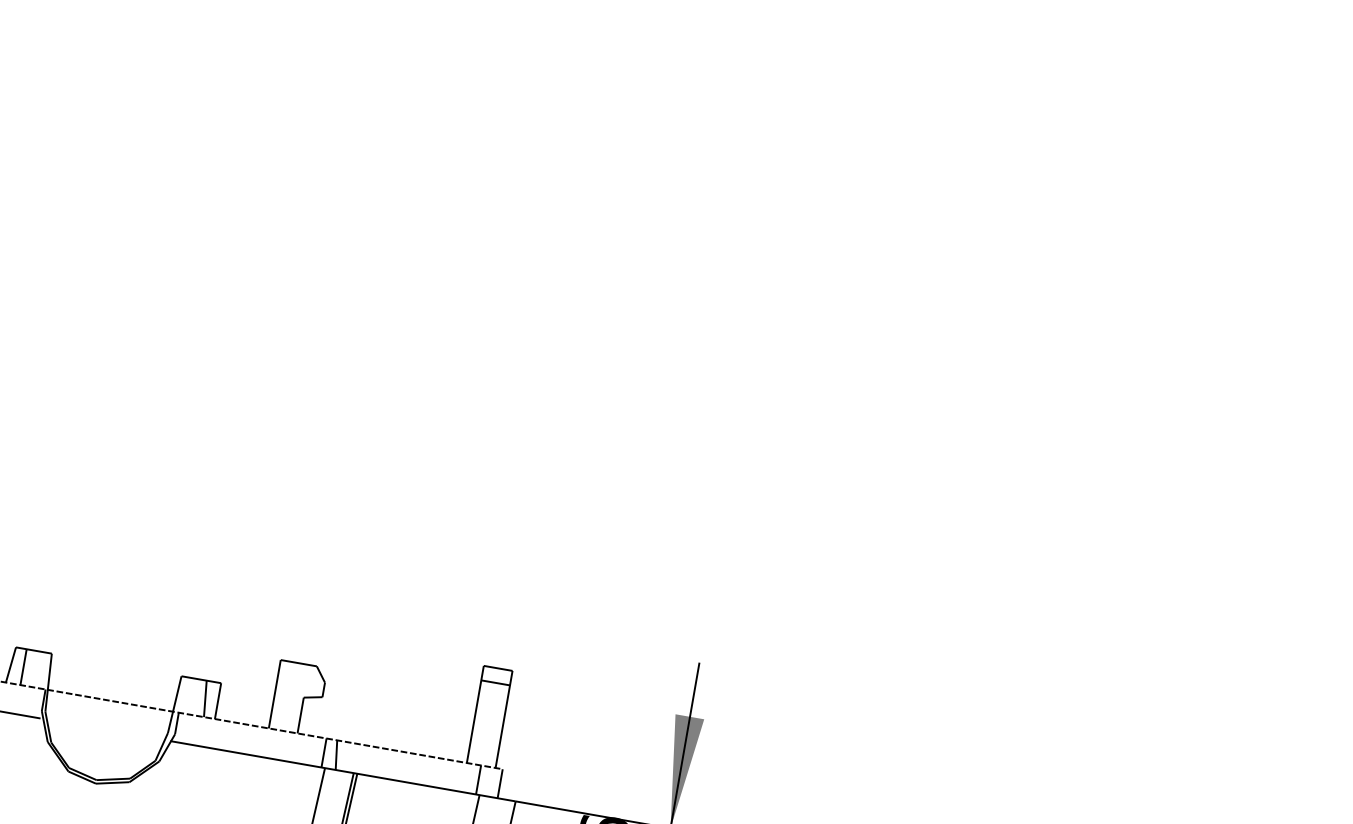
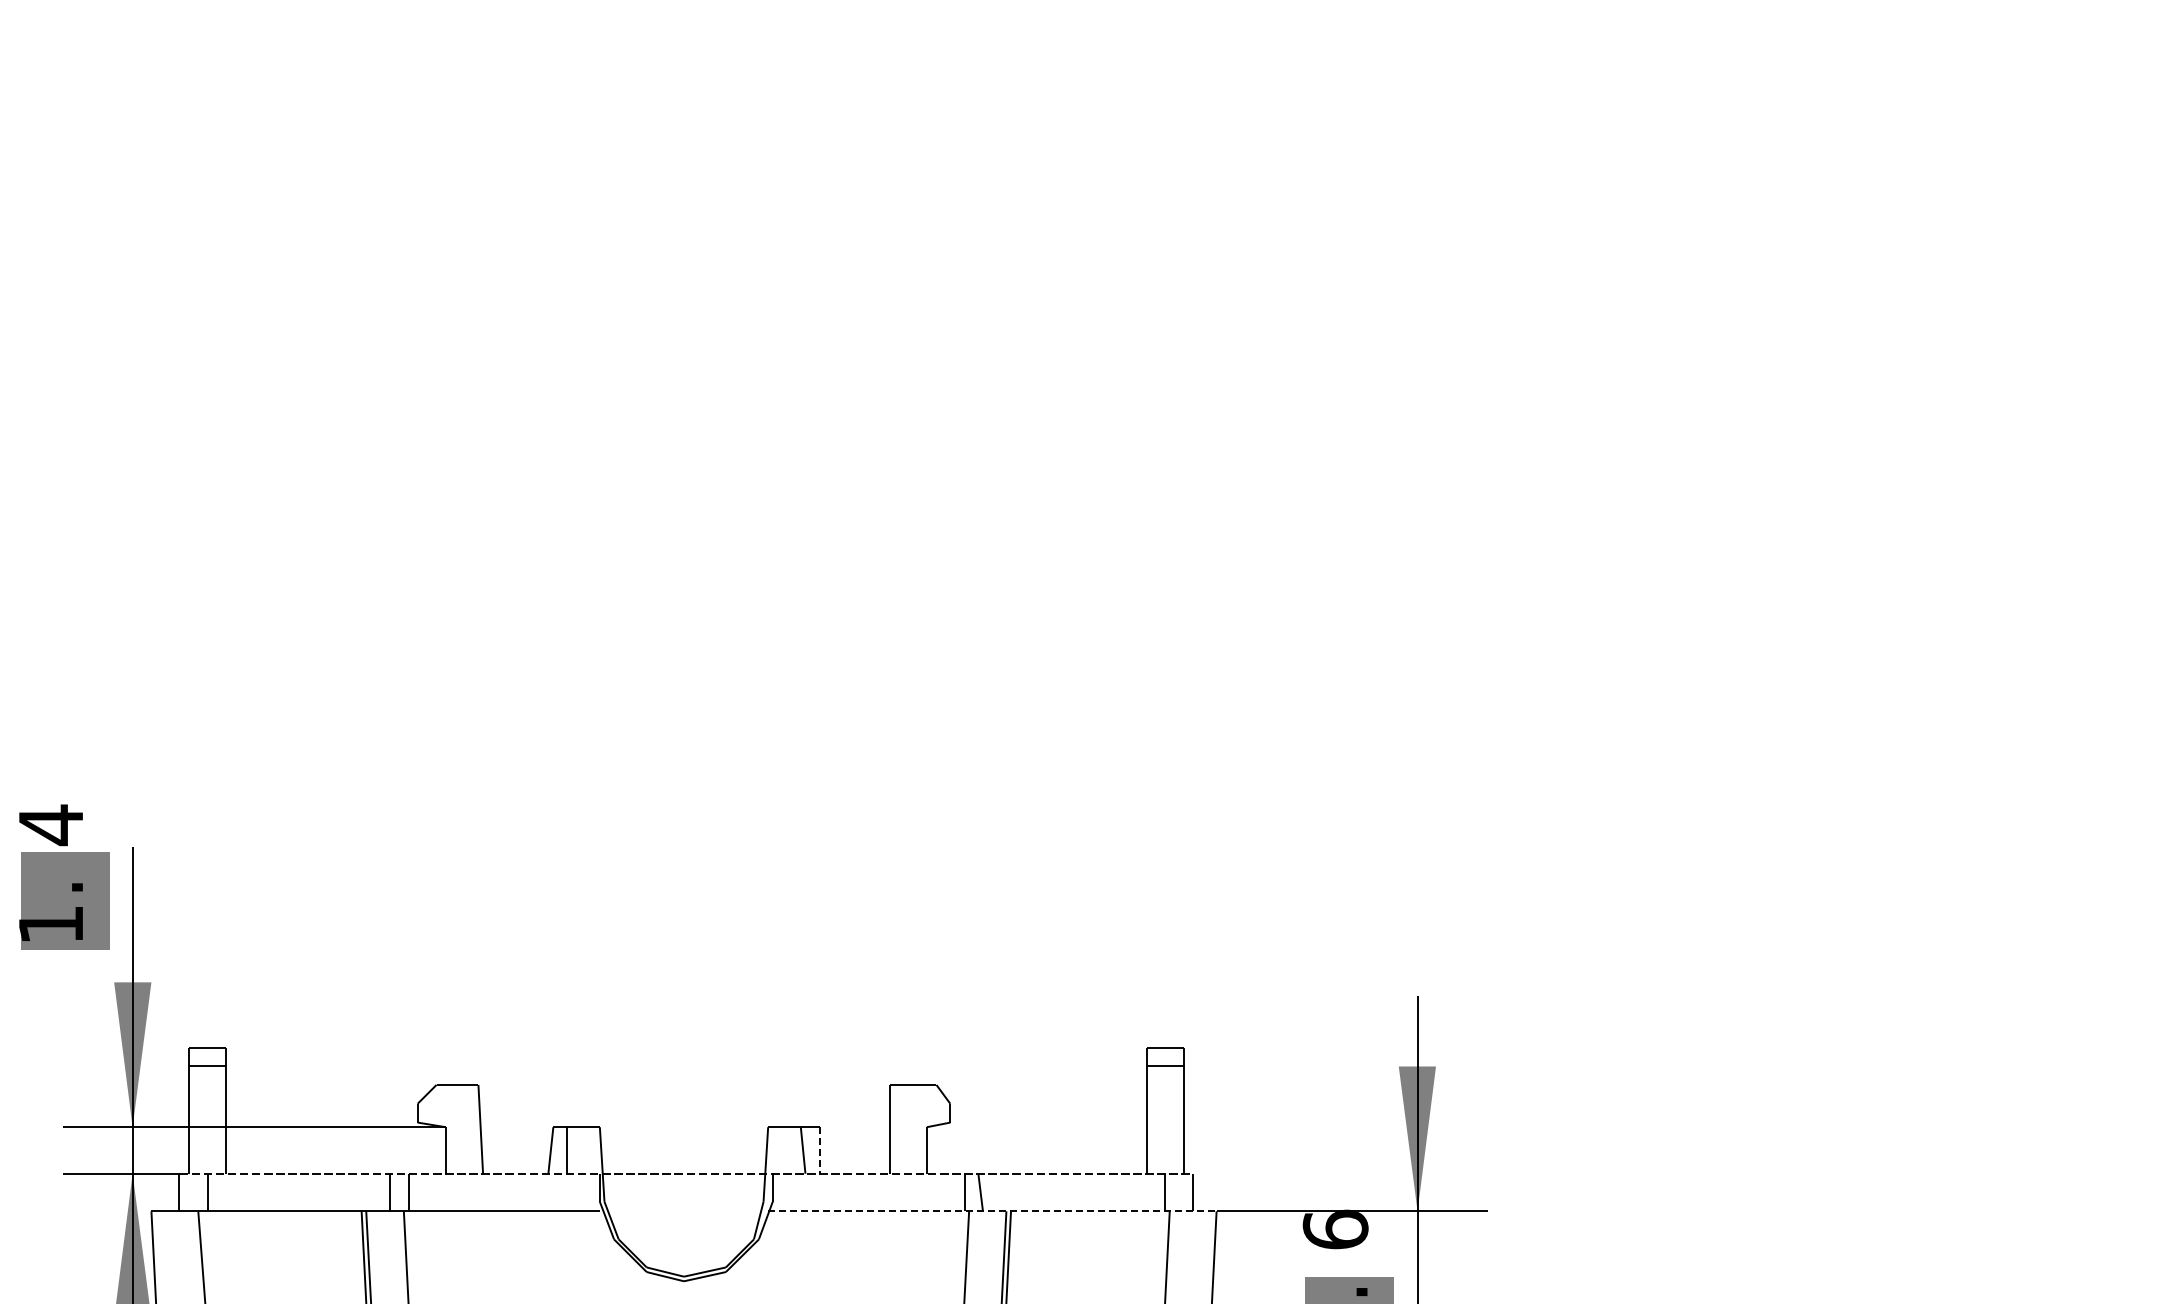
line: (217, 701) -> (819, 1150), solid -> dashed
line: (343, 771) -> (992, 1211), solid -> dashed

